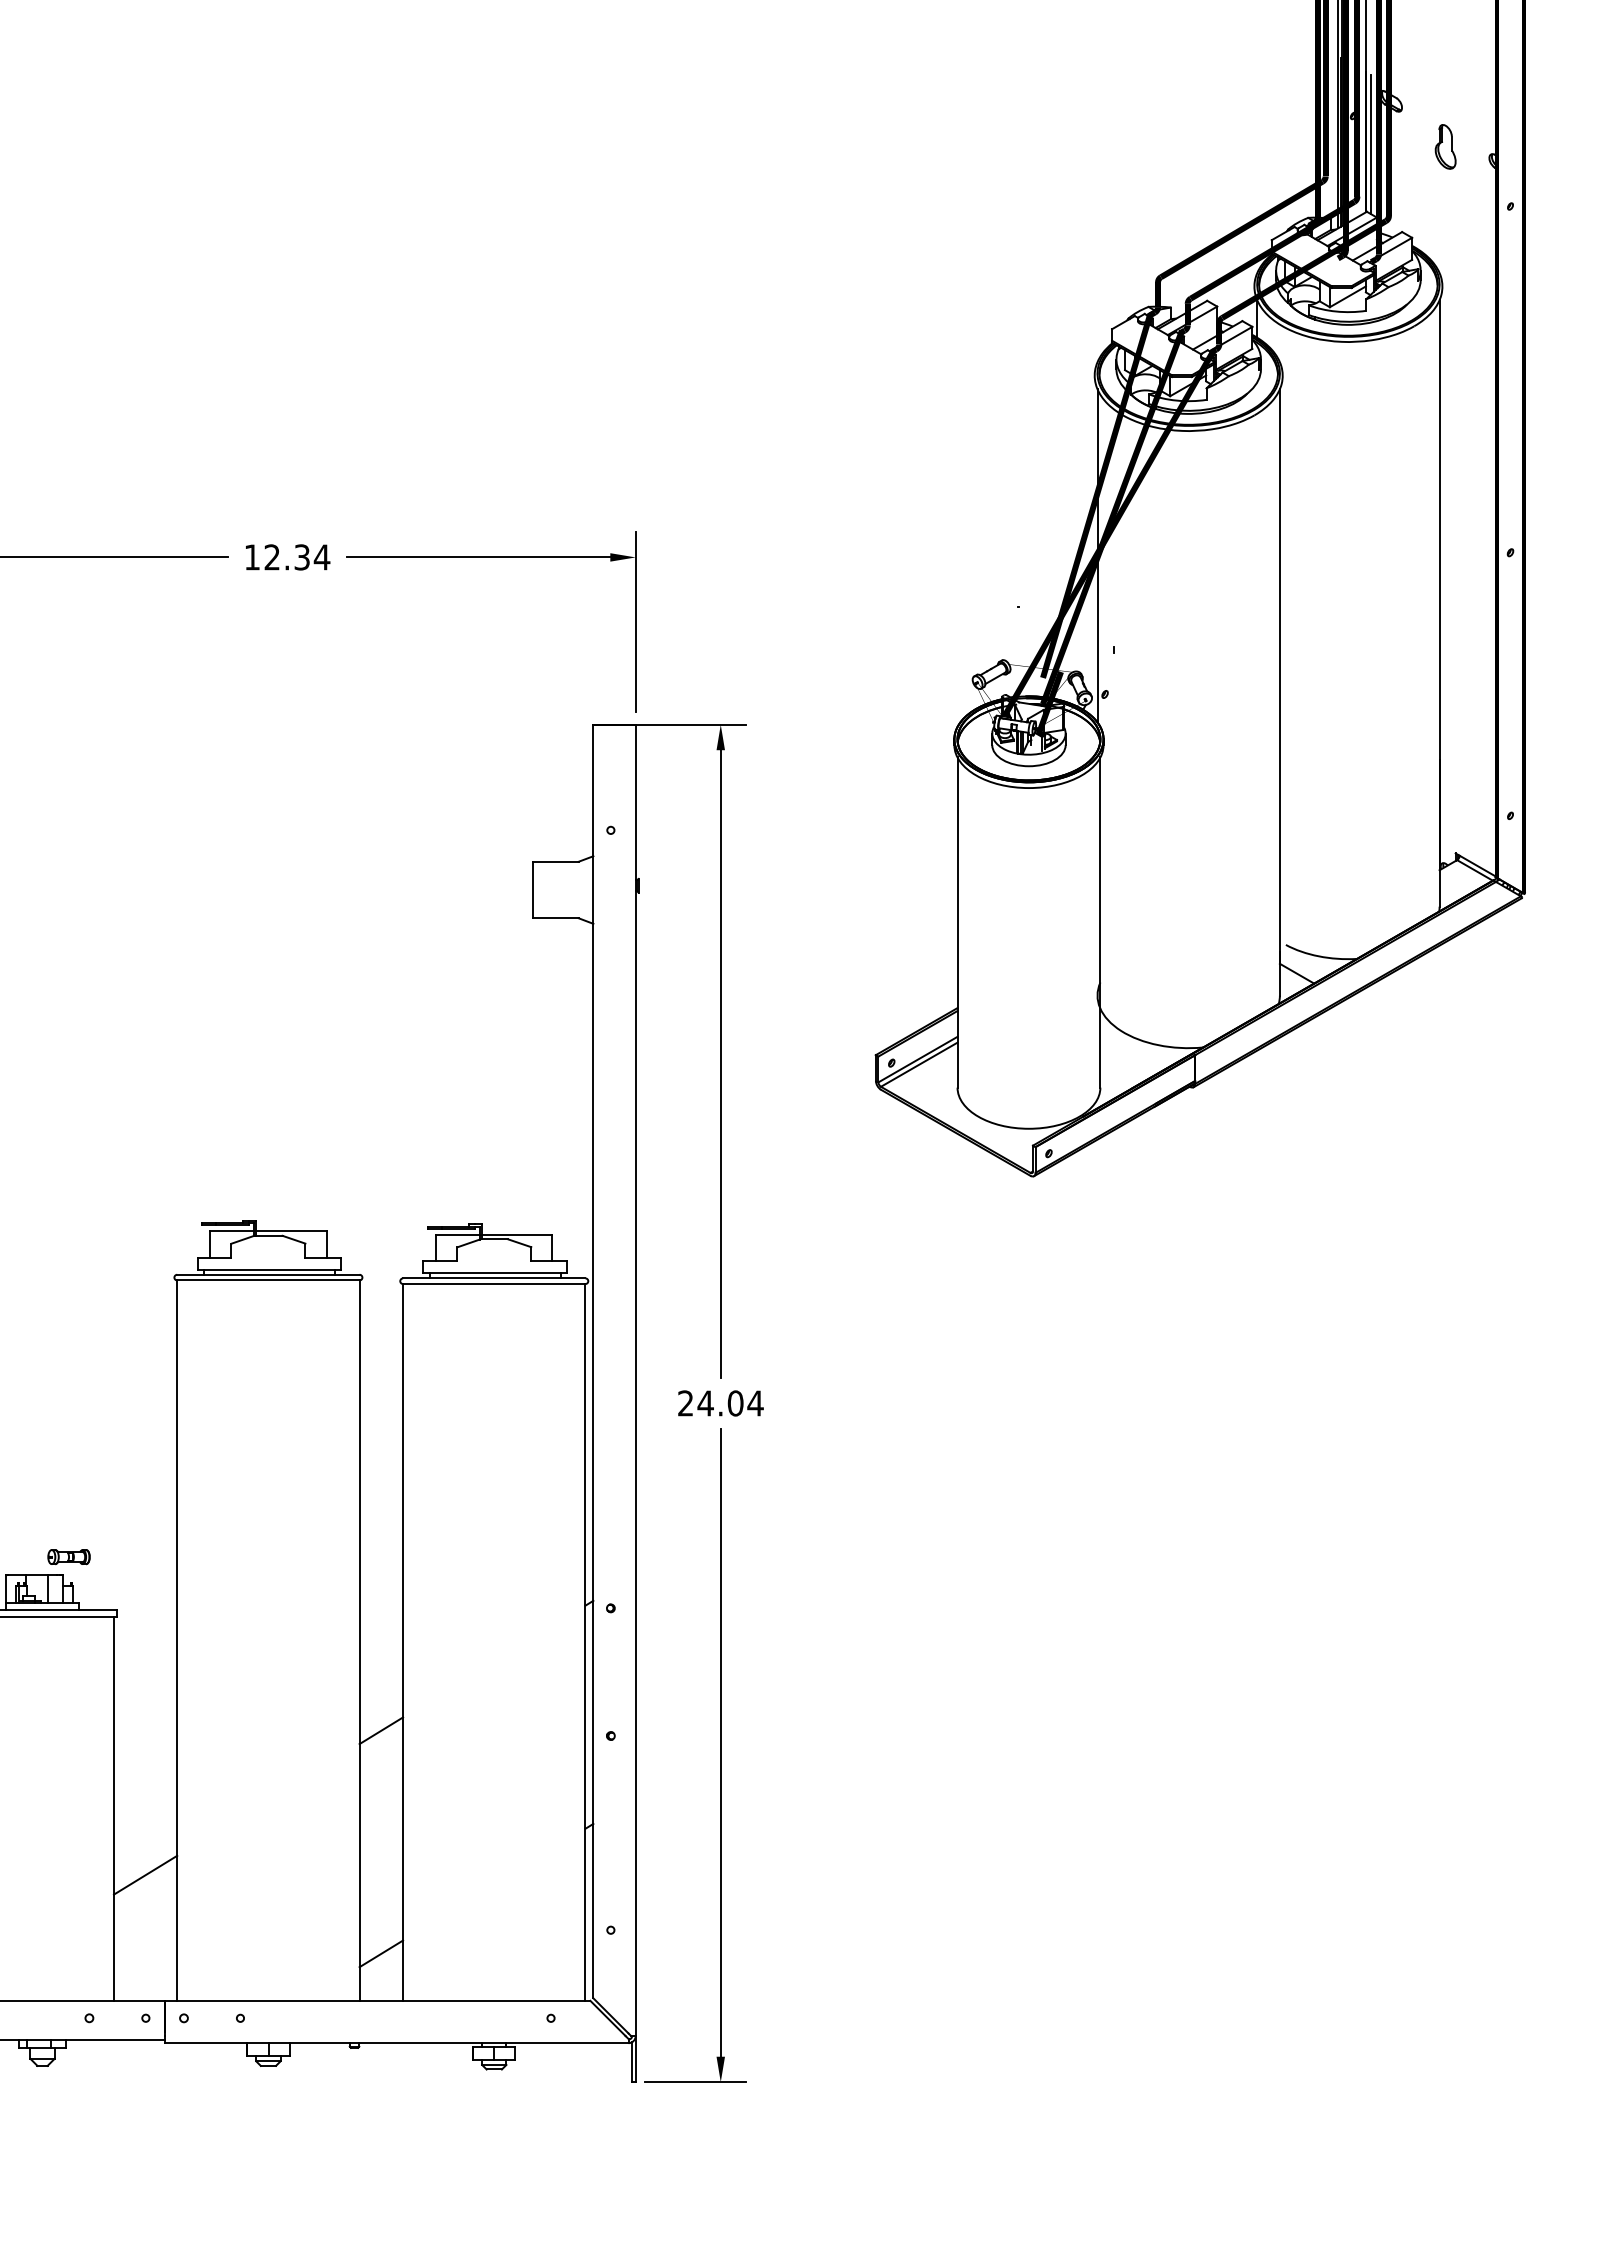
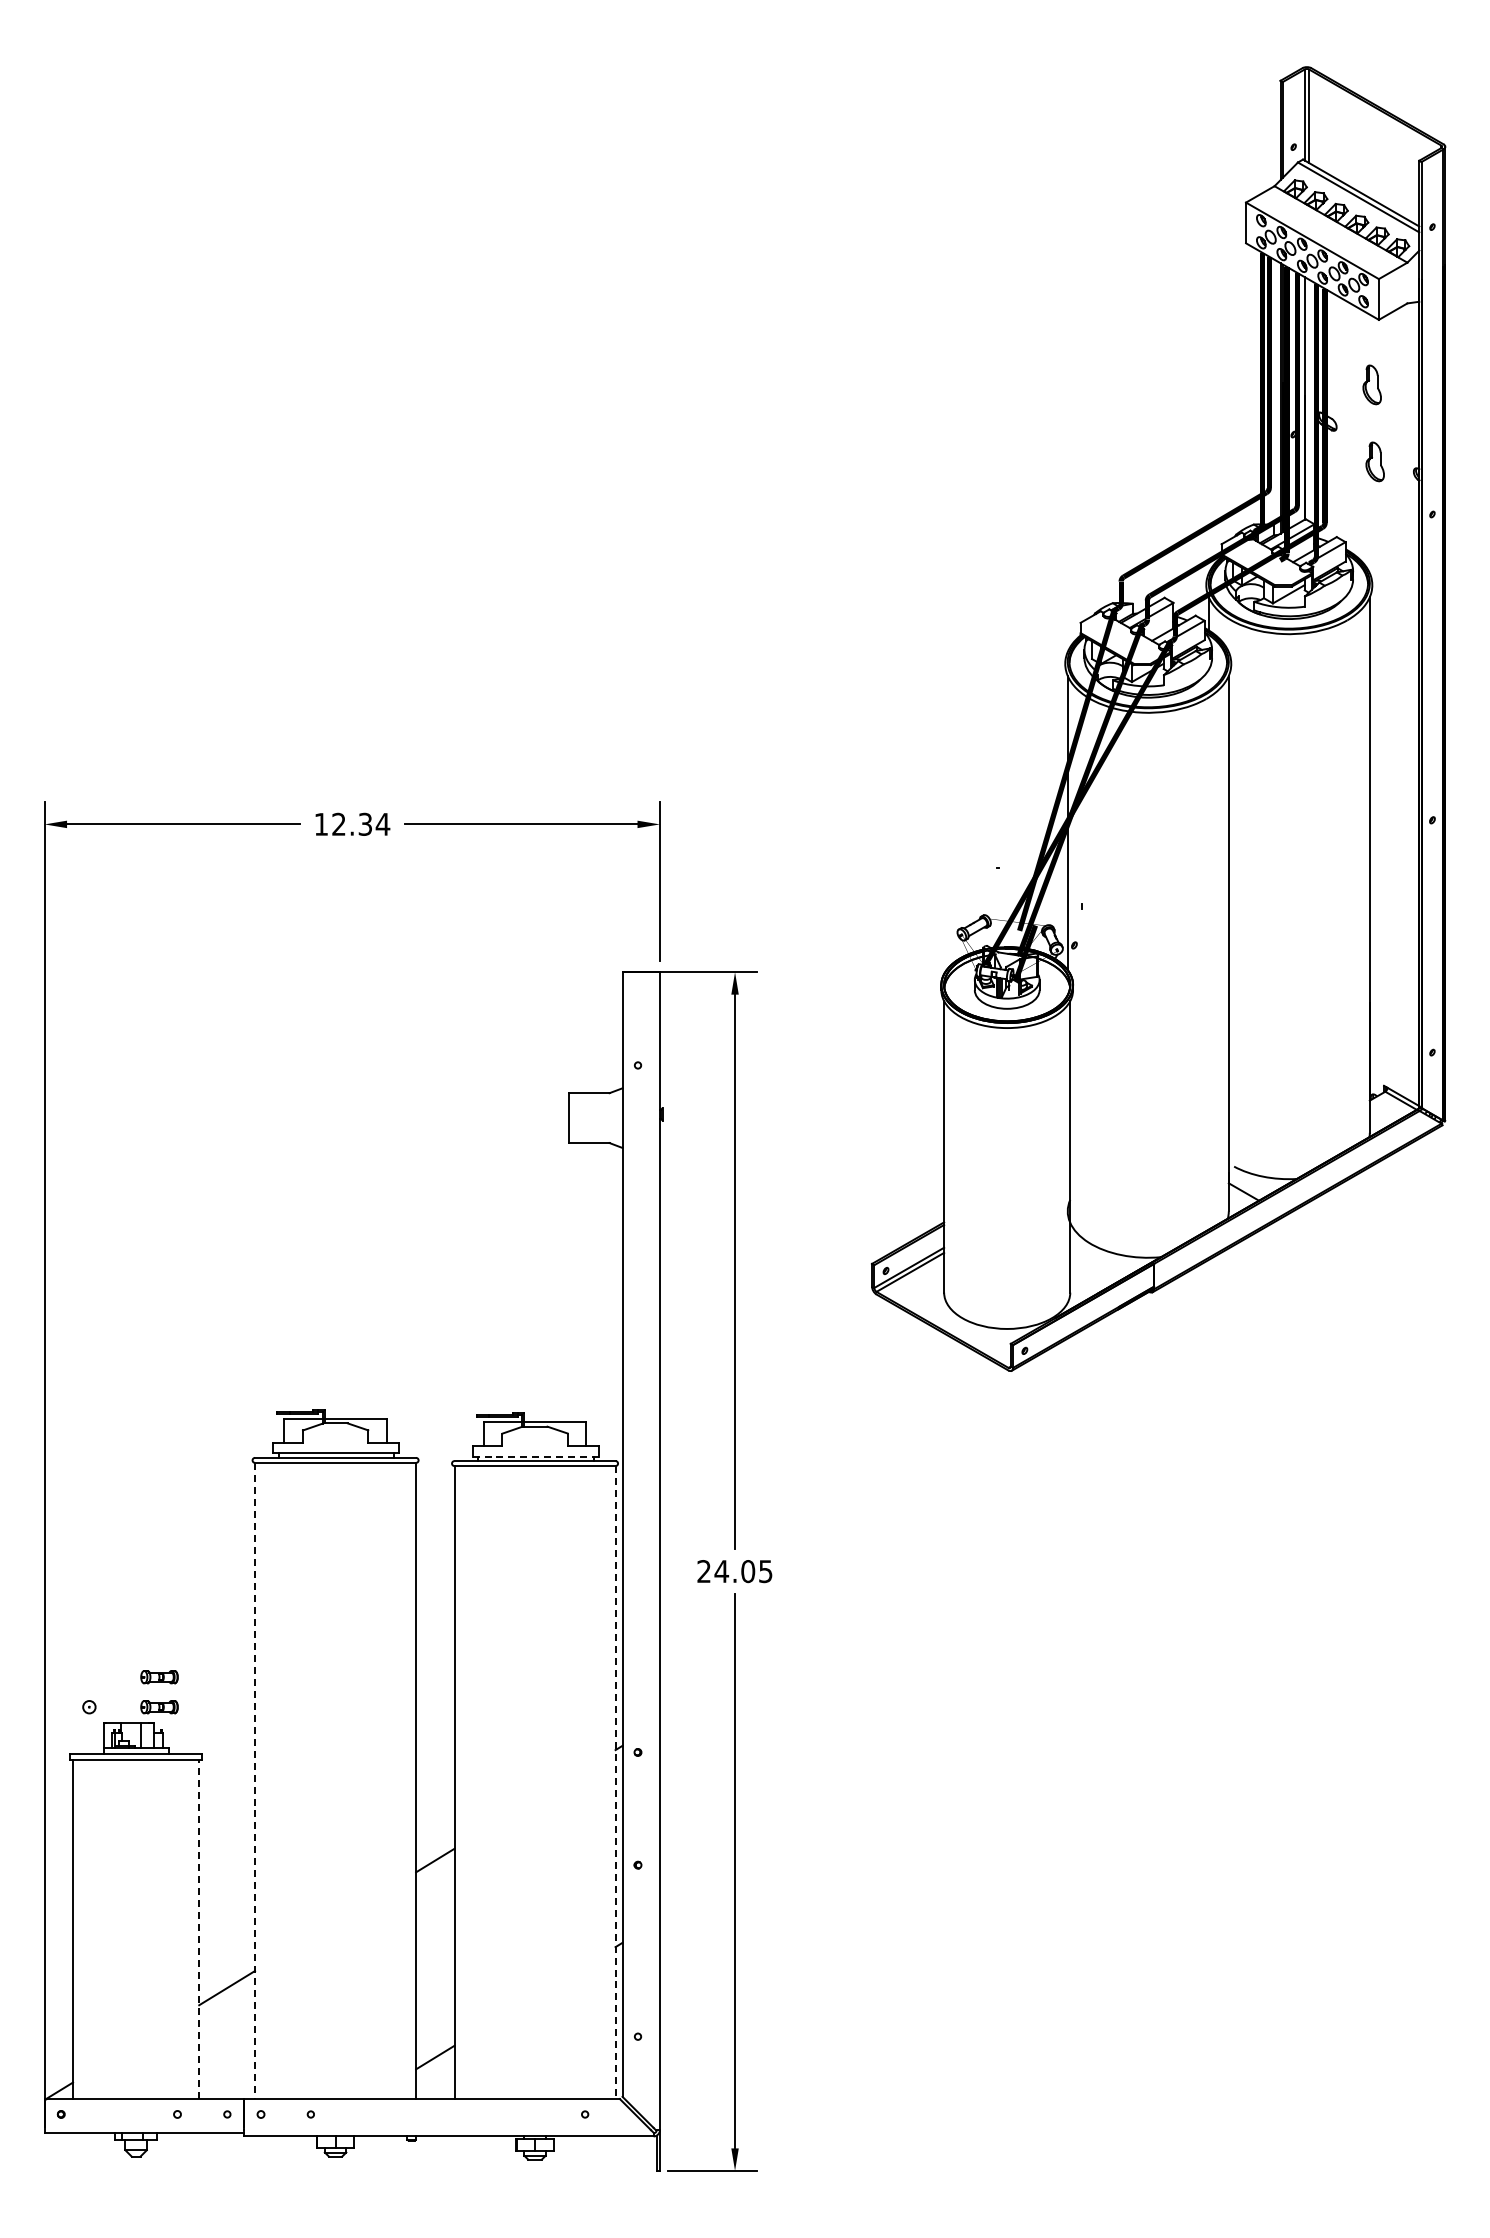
part: (1441, 59) -> (1371, 384), added
line: (1371, 144) -> (1309, 459), removed
line: (495, 1273) -> (536, 1456), solid -> dashed
text: (755, 1403) -> (765, 1571), 24.04 -> 24.05
part: (69, 1523) -> (159, 1677), added
line: (177, 1641) -> (255, 1781), solid -> dashed
line: (585, 1643) -> (615, 1783), solid -> dashed
line: (114, 1808) -> (199, 1929), solid -> dashed

